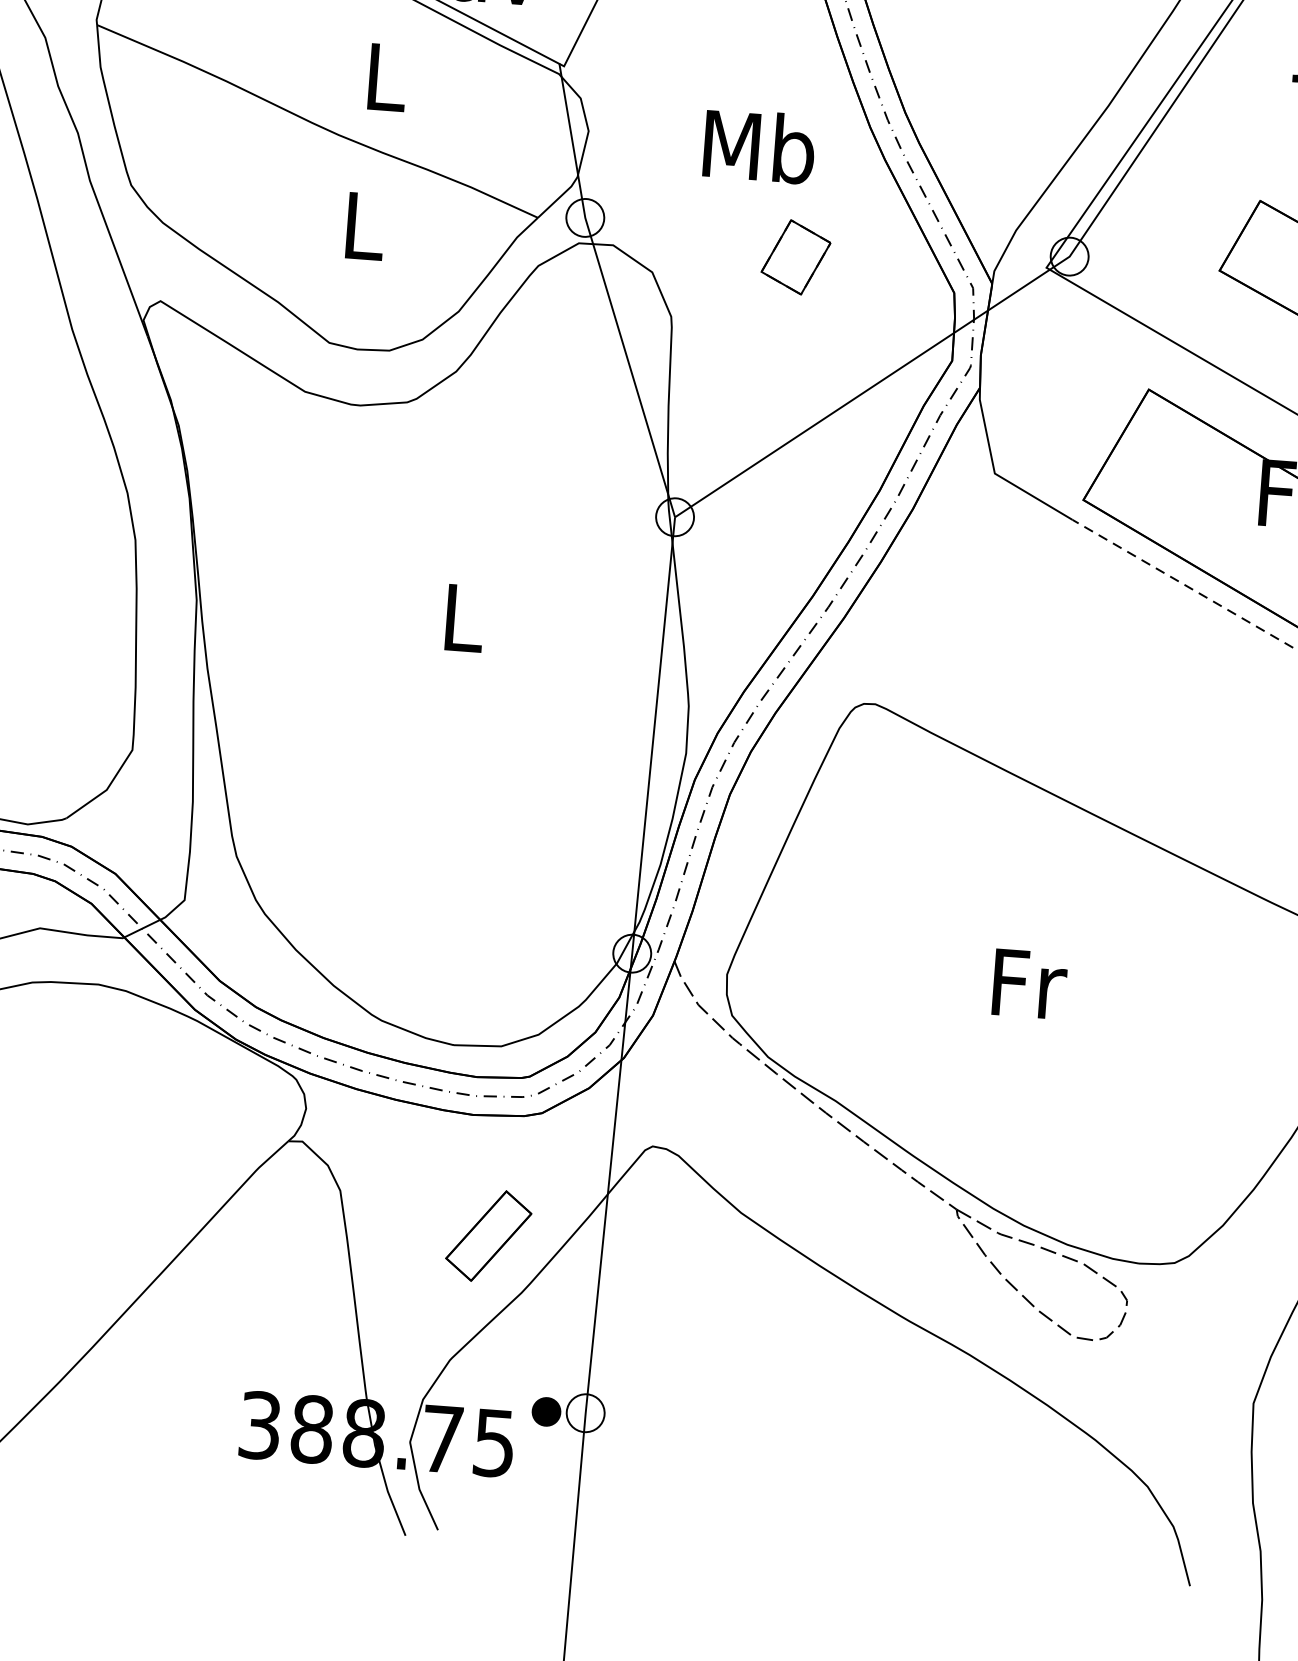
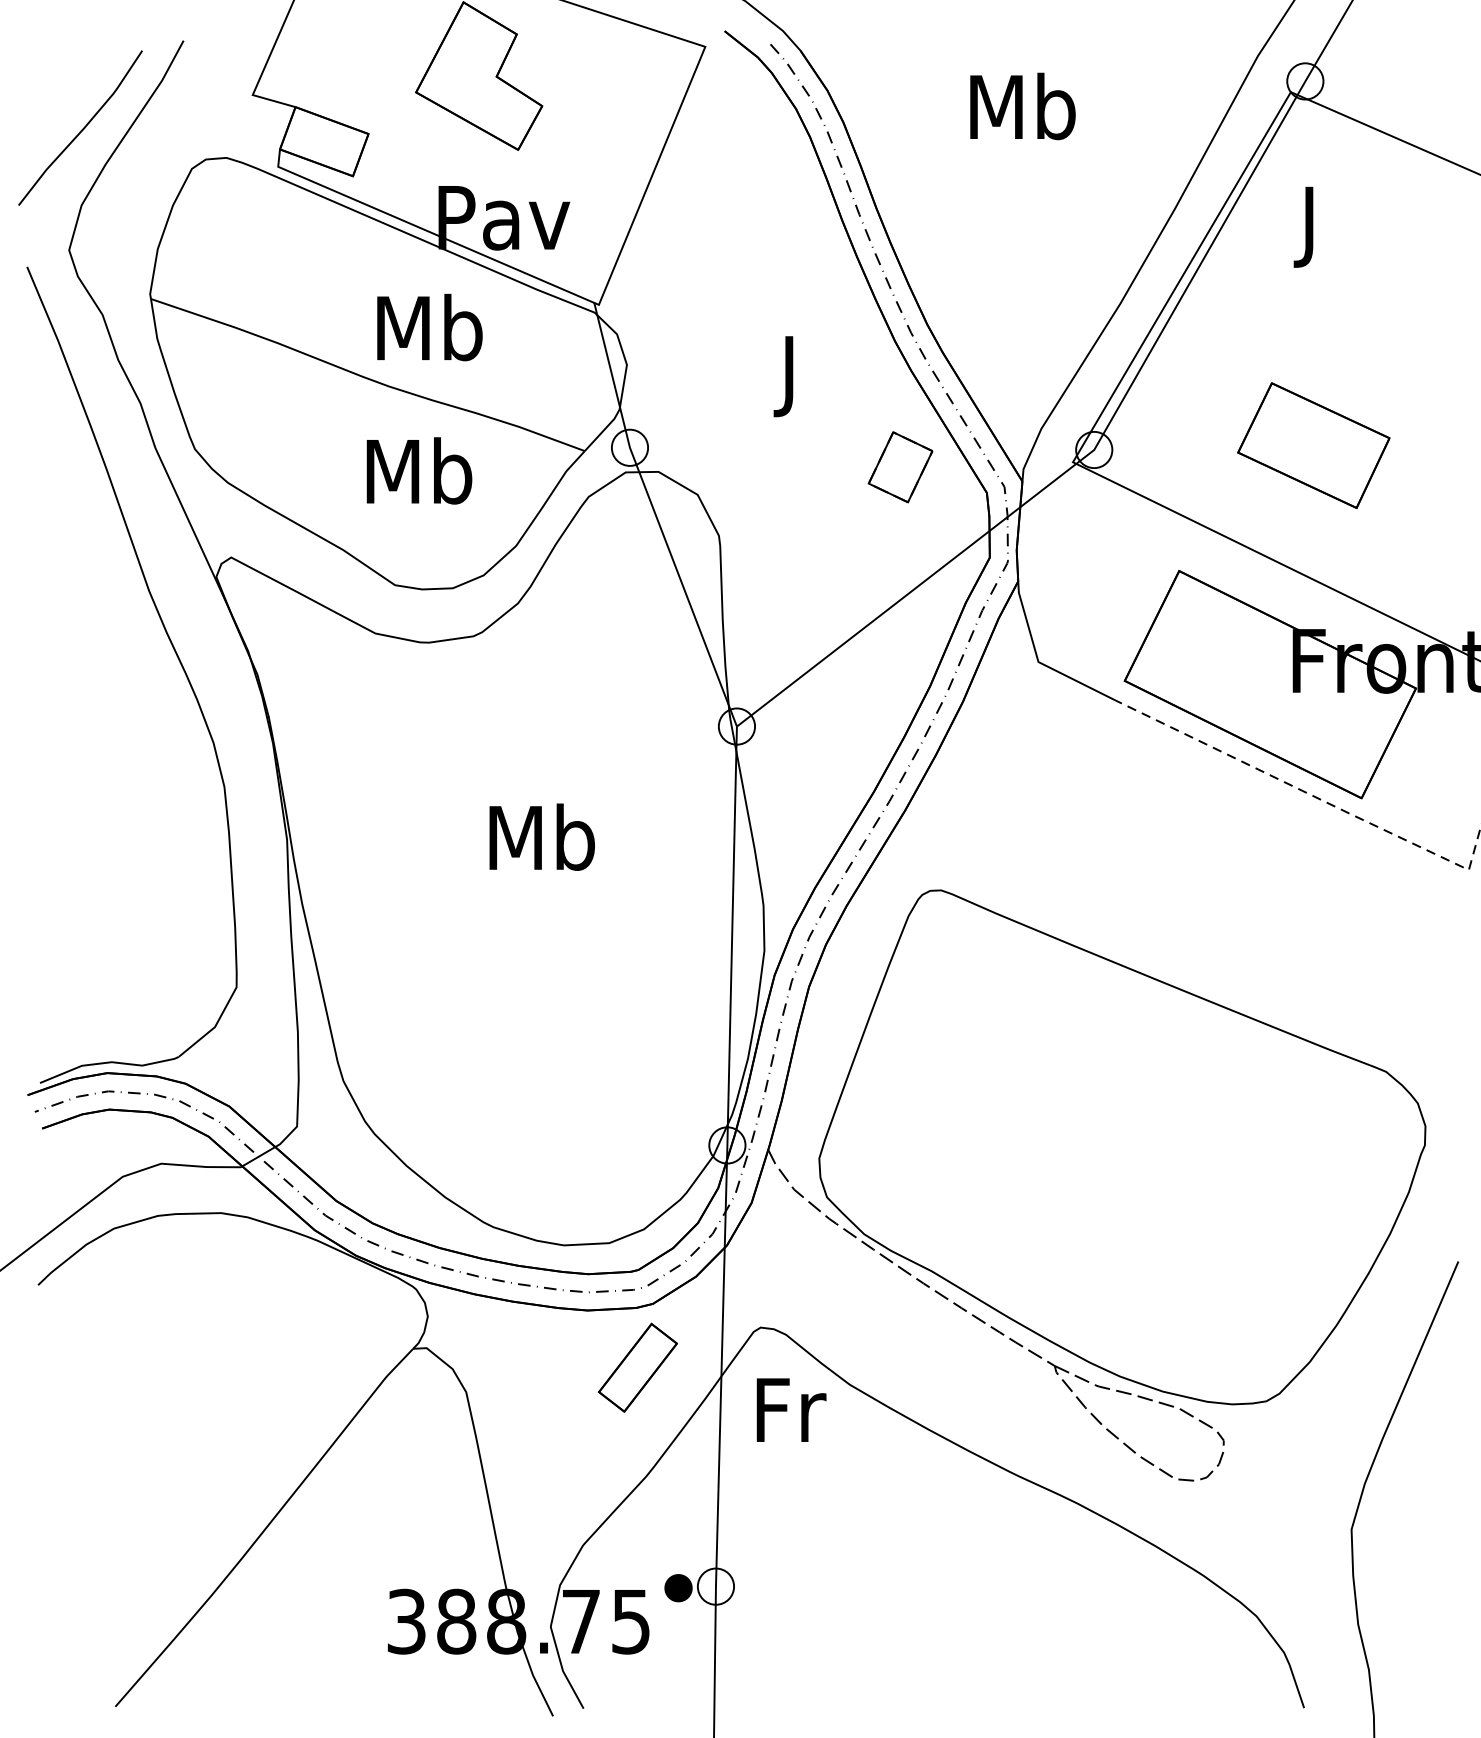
text: (385, 76) -> (429, 327), L -> Mb
text: (758, 155) -> (790, 375), Mb -> J
text: (363, 225) -> (419, 470), L -> Mb
part: (795, 257) -> (900, 467), moved
text: (462, 616) -> (541, 836), L -> Mb
text: (1029, 983) -> (791, 1409), moved
part: (488, 1235) -> (637, 1367), moved

